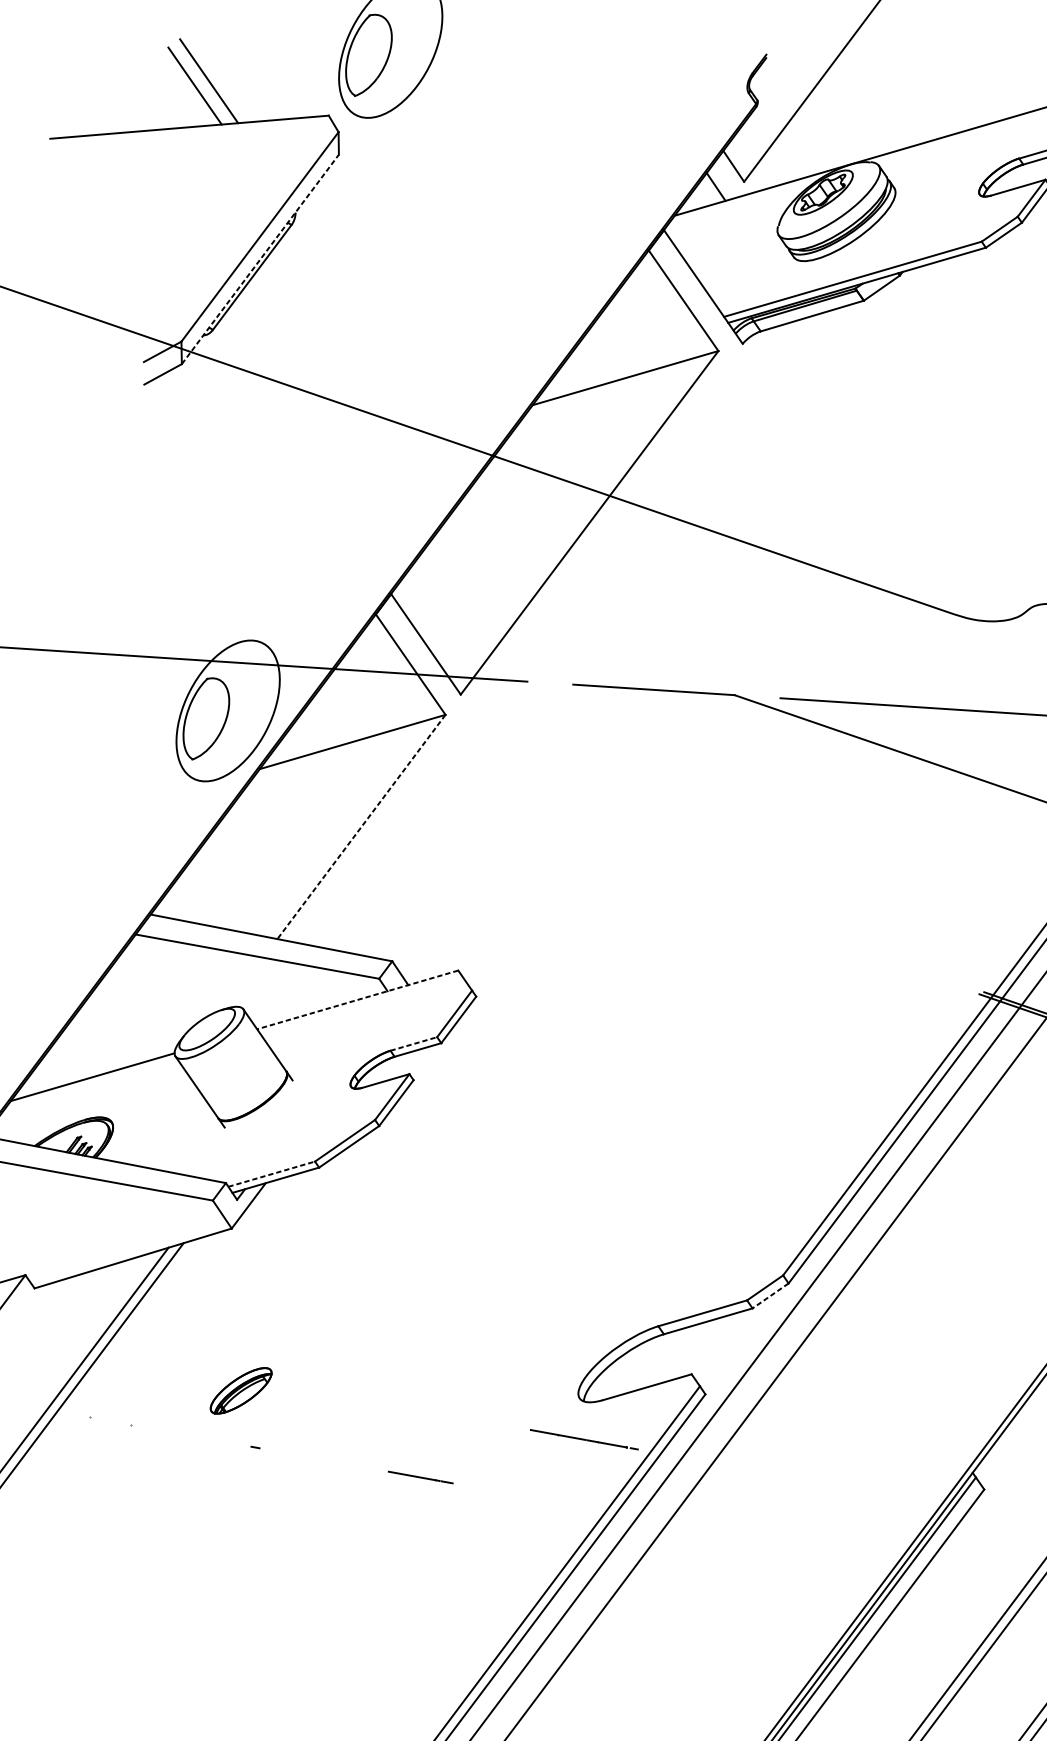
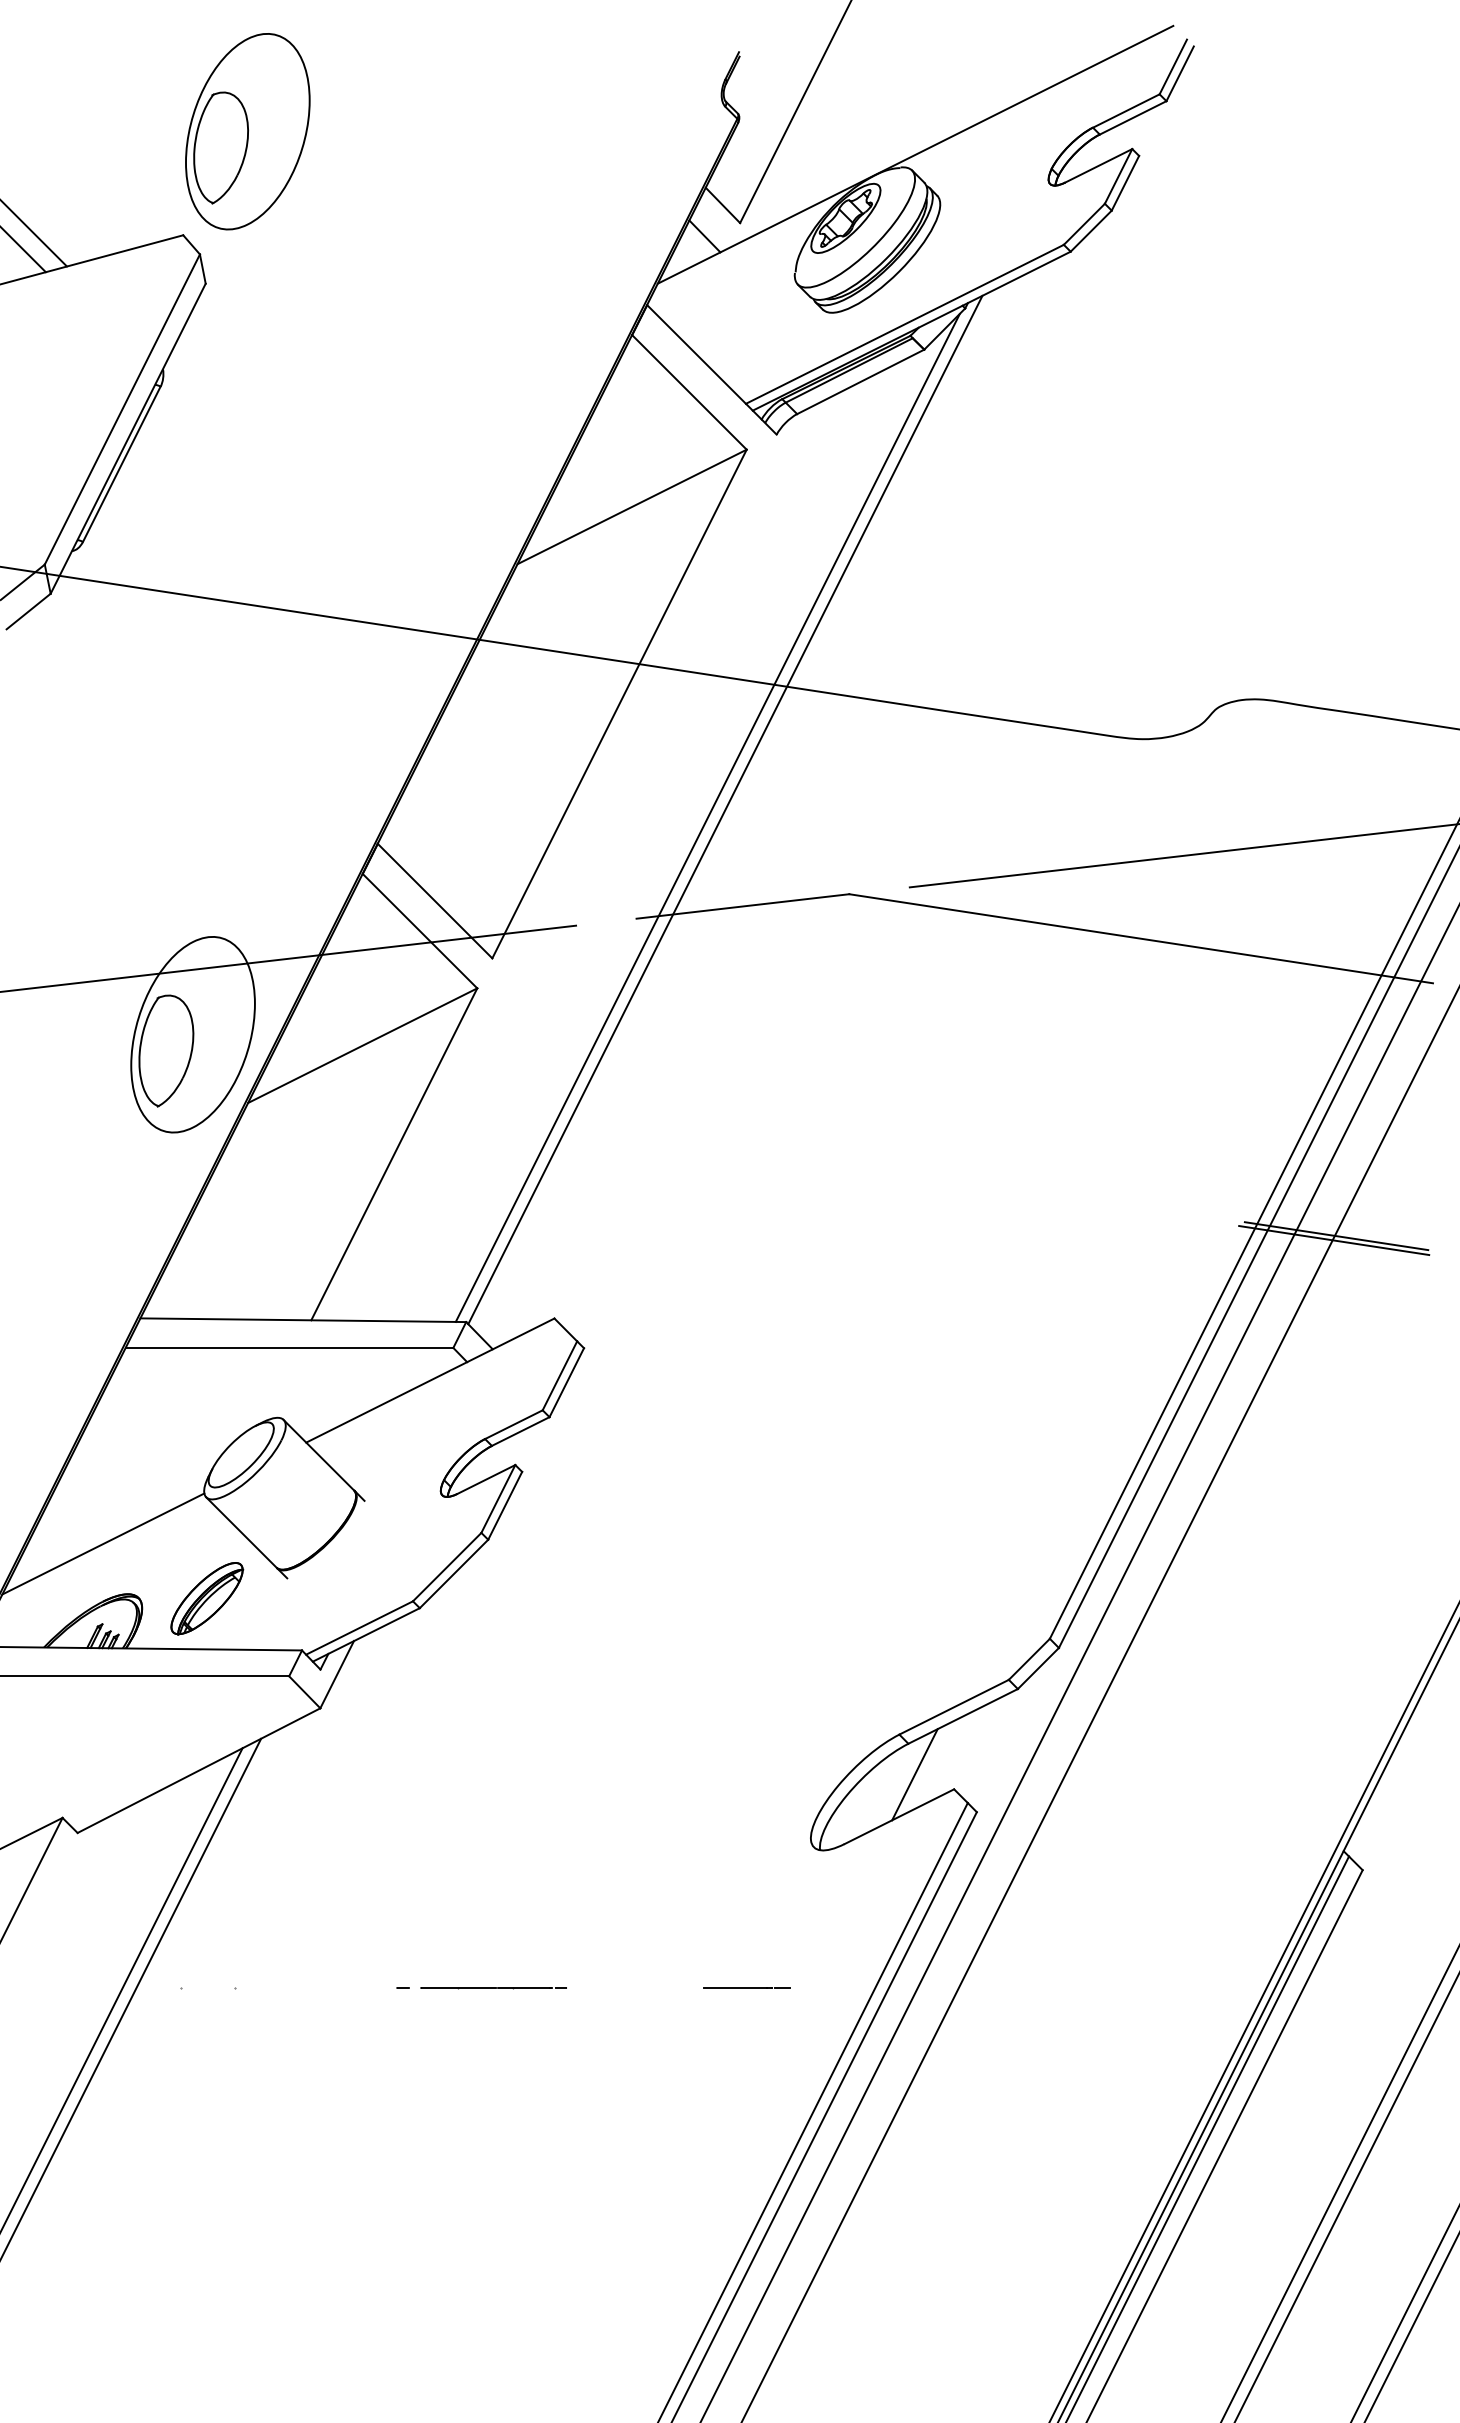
line: (260, 259) -> (128, 438), dashed -> solid
line: (654, 615) -> (725, 809), added
line: (639, 619) -> (707, 817), added
line: (361, 827) -> (394, 1154), dashed -> solid
line: (357, 999) -> (430, 1380), dashed -> solid
line: (414, 1043) -> (514, 1424), dashed -> solid
line: (271, 1174) -> (359, 1628), dashed -> solid
line: (770, 1295) -> (1038, 1668), dashed -> solid
line: (664, 1357) -> (914, 1774), added
part: (241, 1390) -> (207, 1598), moved
line: (584, 1440) -> (493, 1988), moved
line: (420, 1477) -> (746, 1987), moved

